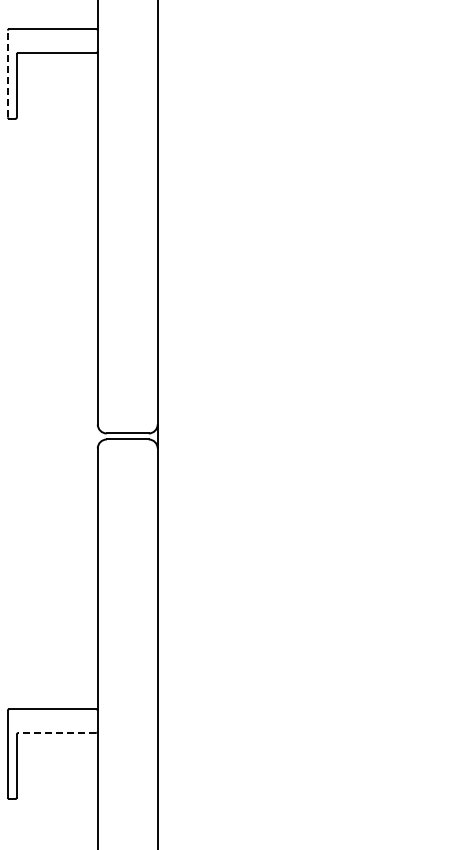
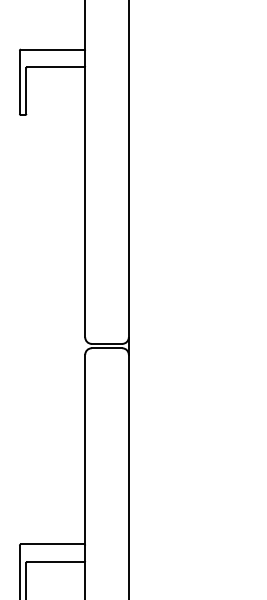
line: (7, 73) -> (19, 81), dashed -> solid
line: (57, 733) -> (55, 562), dashed -> solid

